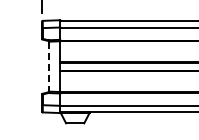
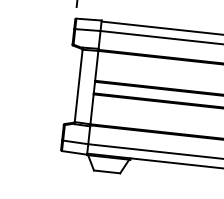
line: (49, 66) -> (78, 85), dashed -> solid

